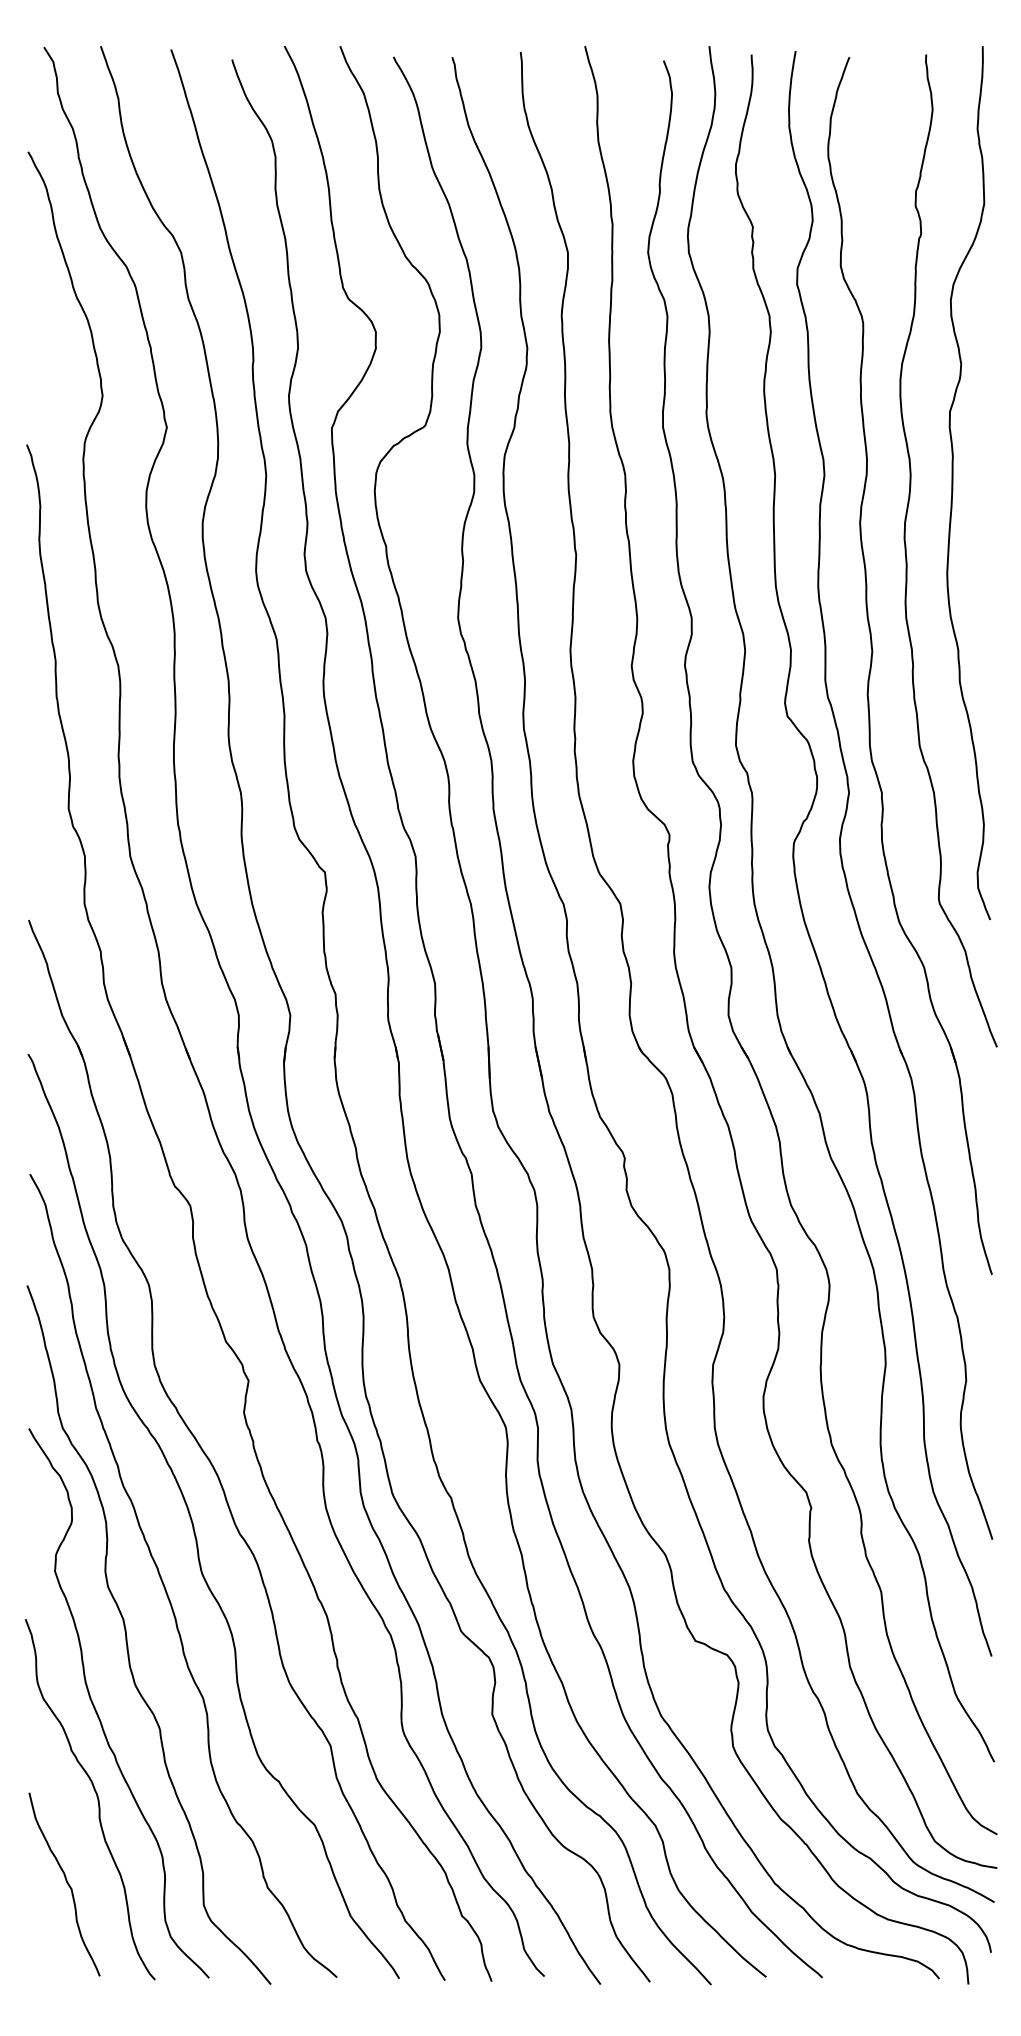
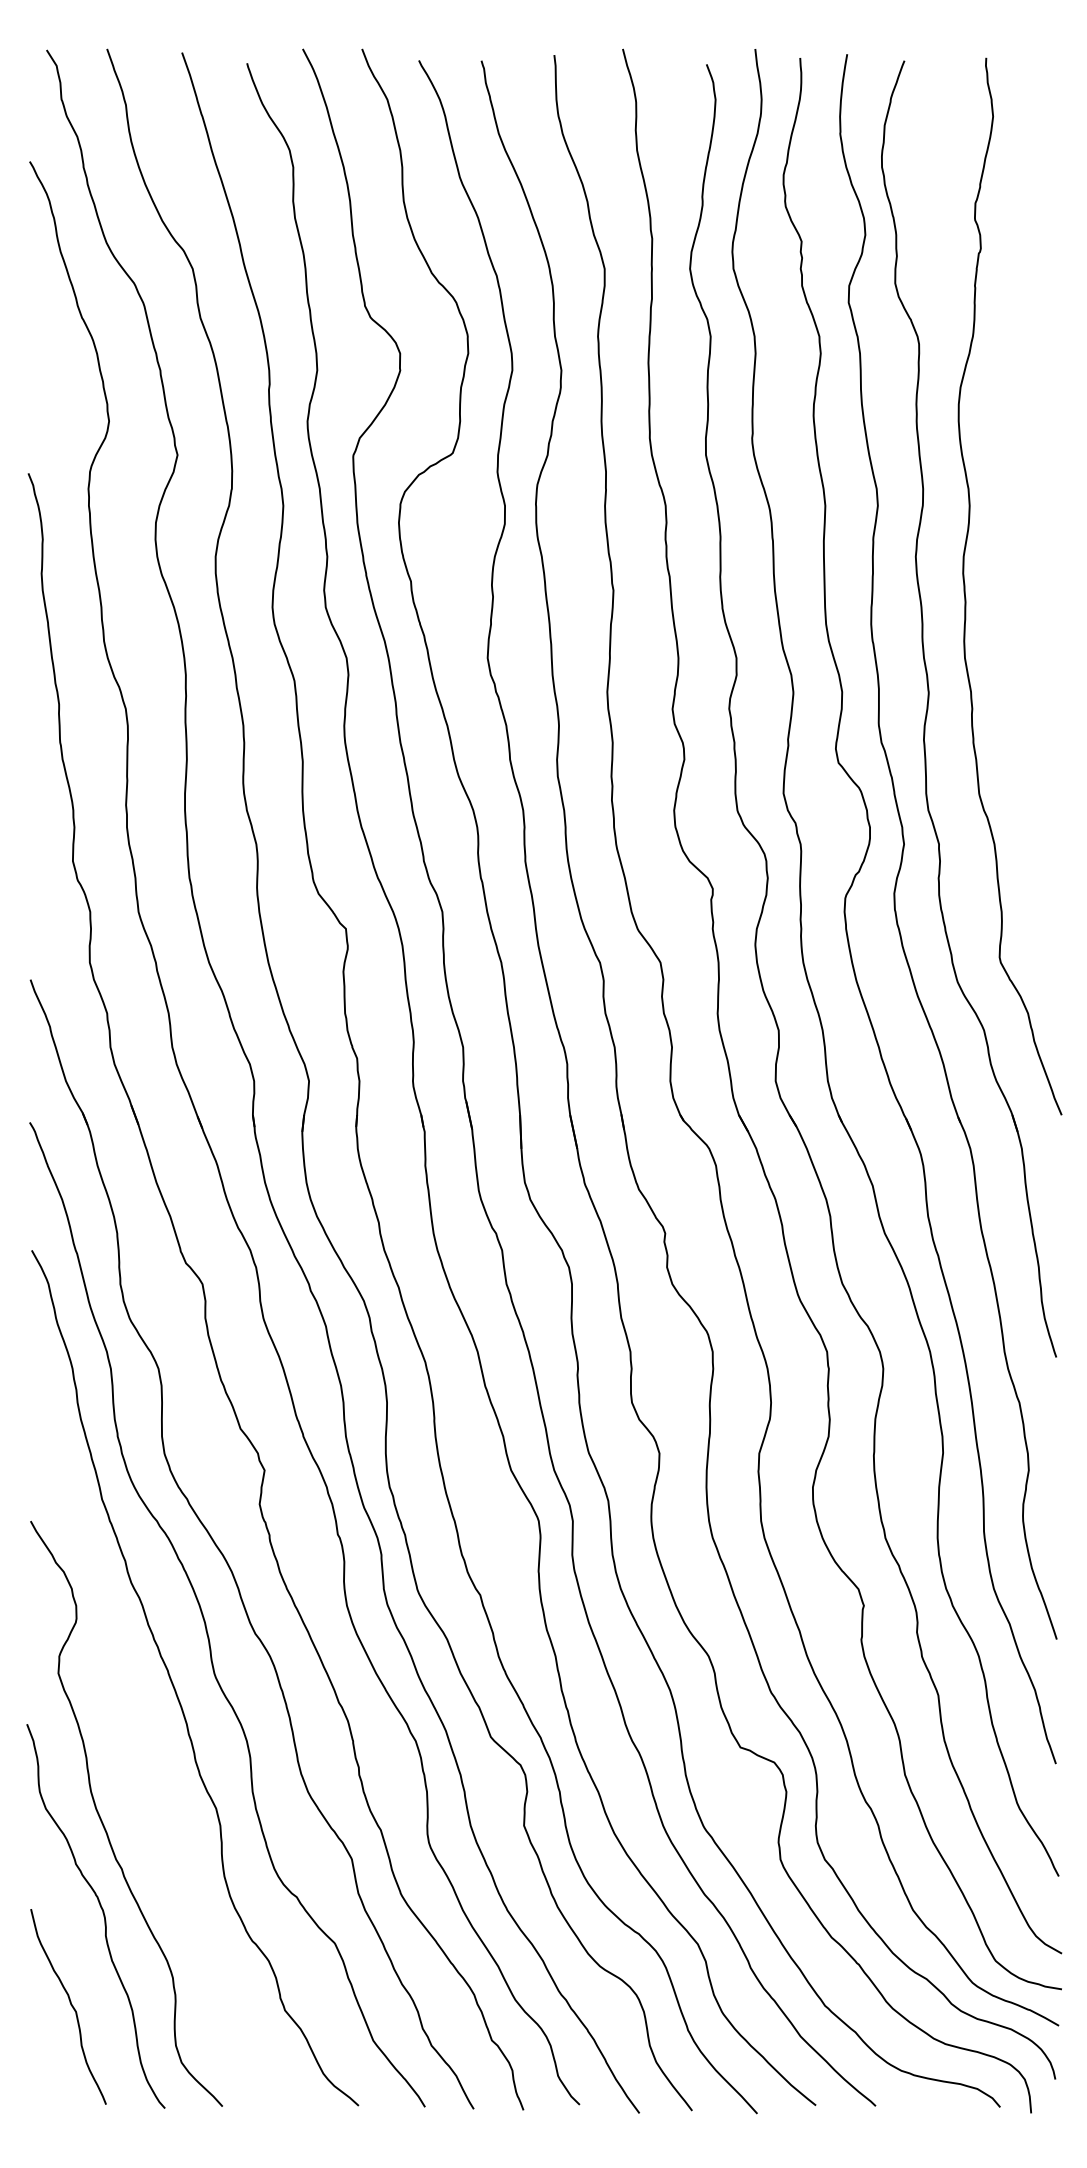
curve: (953, 483) -> (1015, 514), removed
curve: (127, 1636) -> (135, 1742), removed

